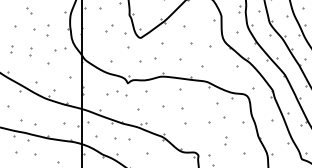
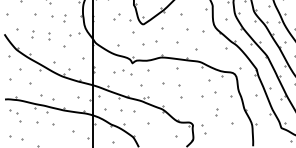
part: (48, 31) -> (64, 18), size x0.62

